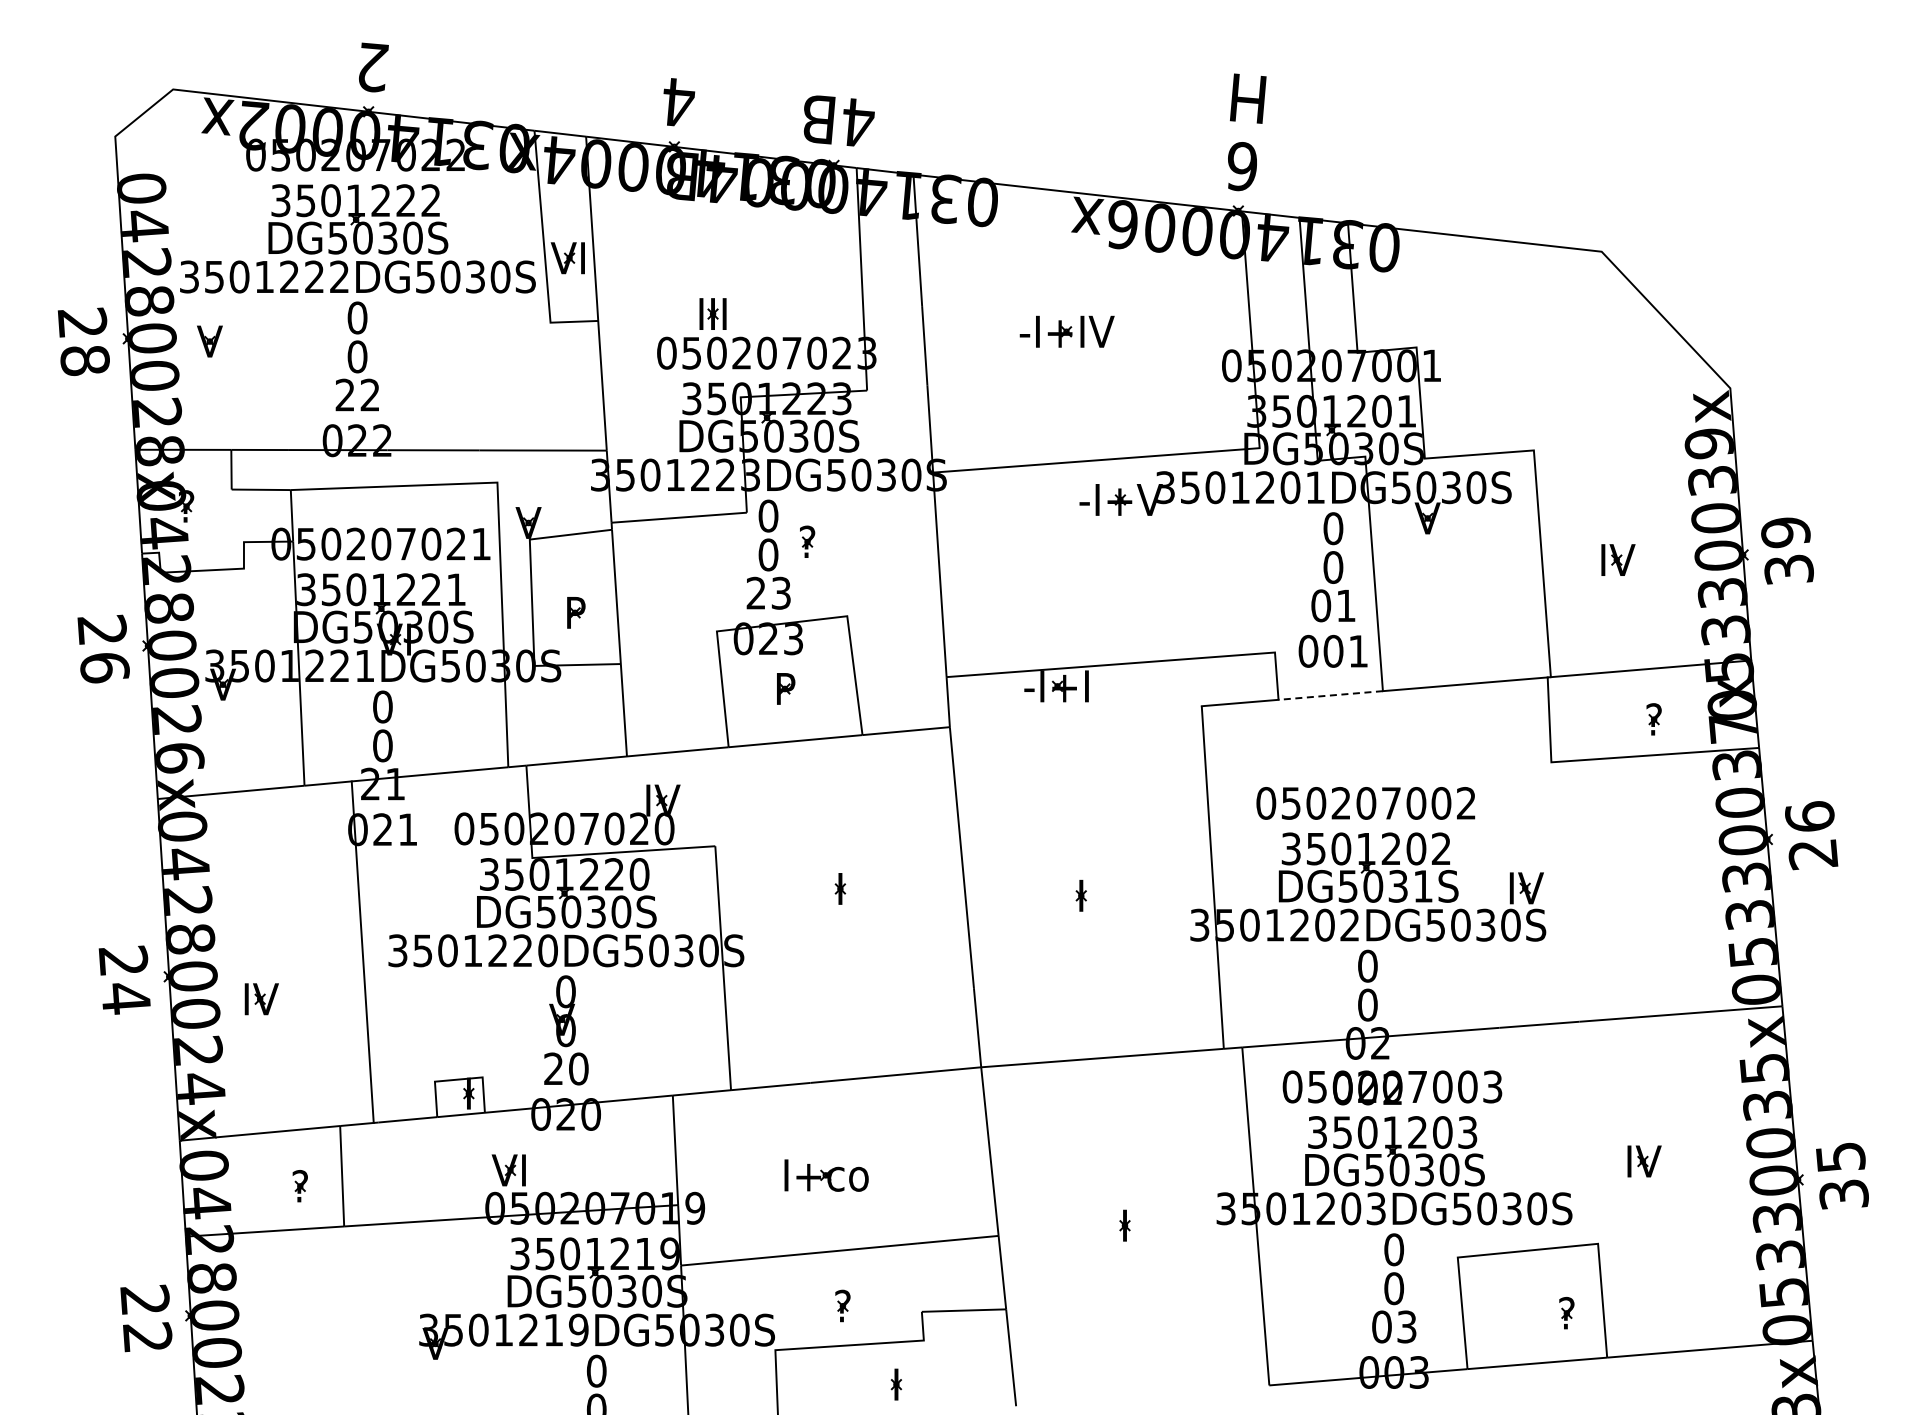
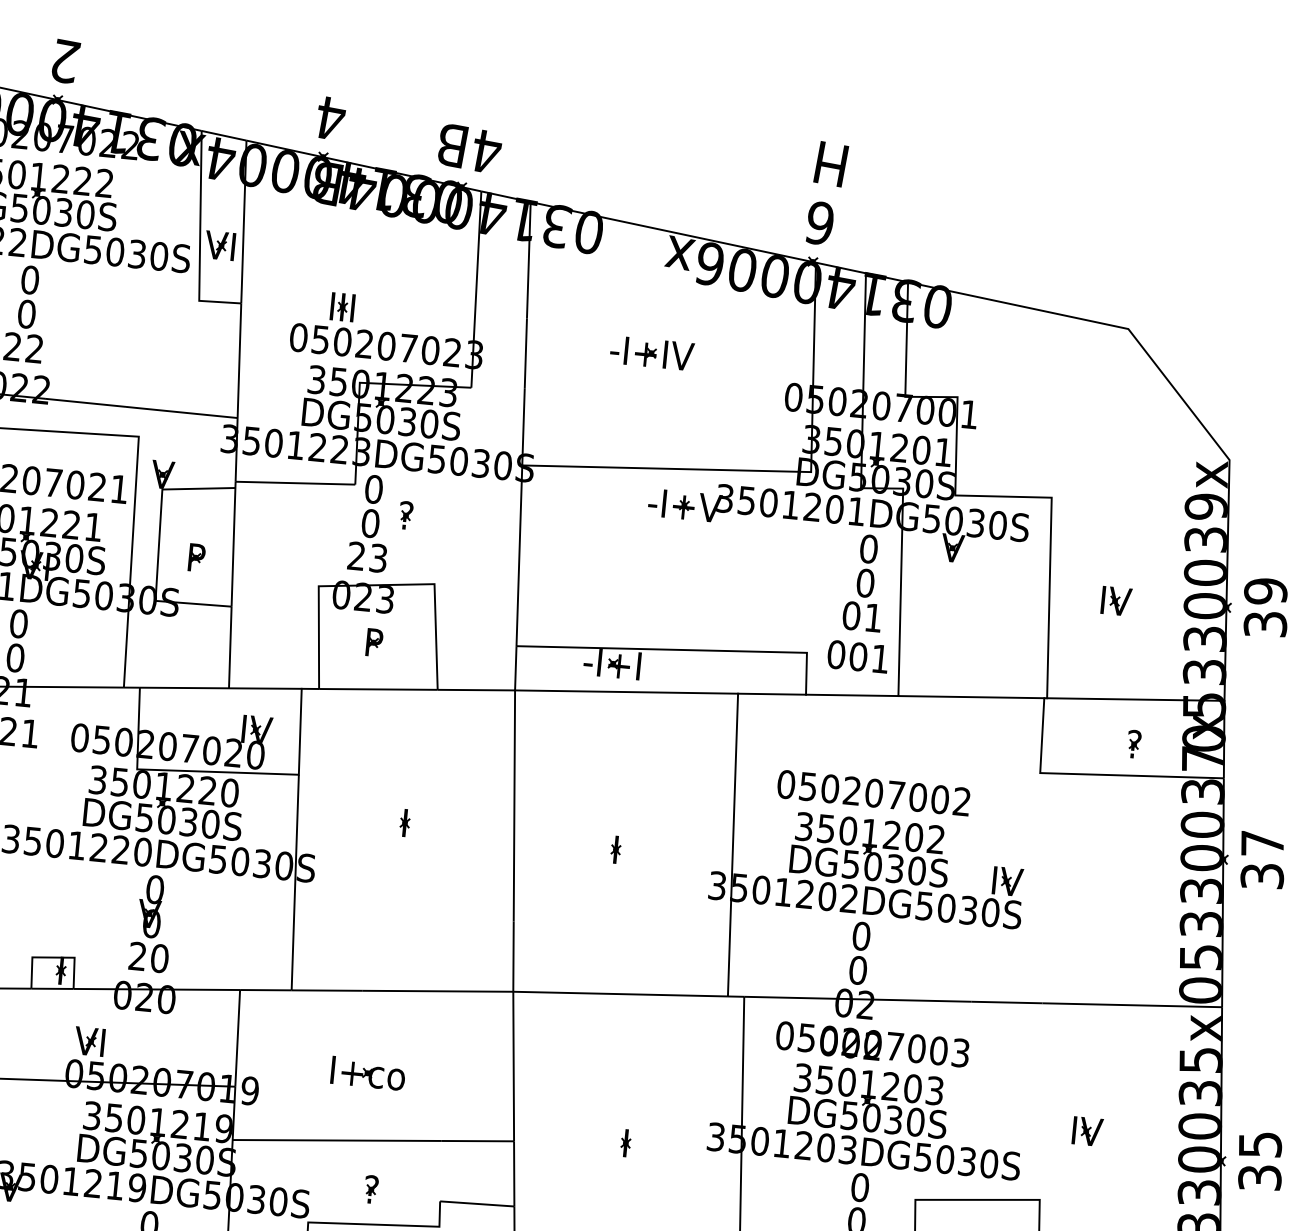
line: (1330, 695) -> (852, 695), dashed -> solid
line: (1075, 716) -> (626, 691), added
line: (712, 797) -> (300, 731), added
text: (1811, 835) -> (1262, 859), 26 -> 37
text: (1423, 885) -> (917, 870), DG5031S -> DG5030S

